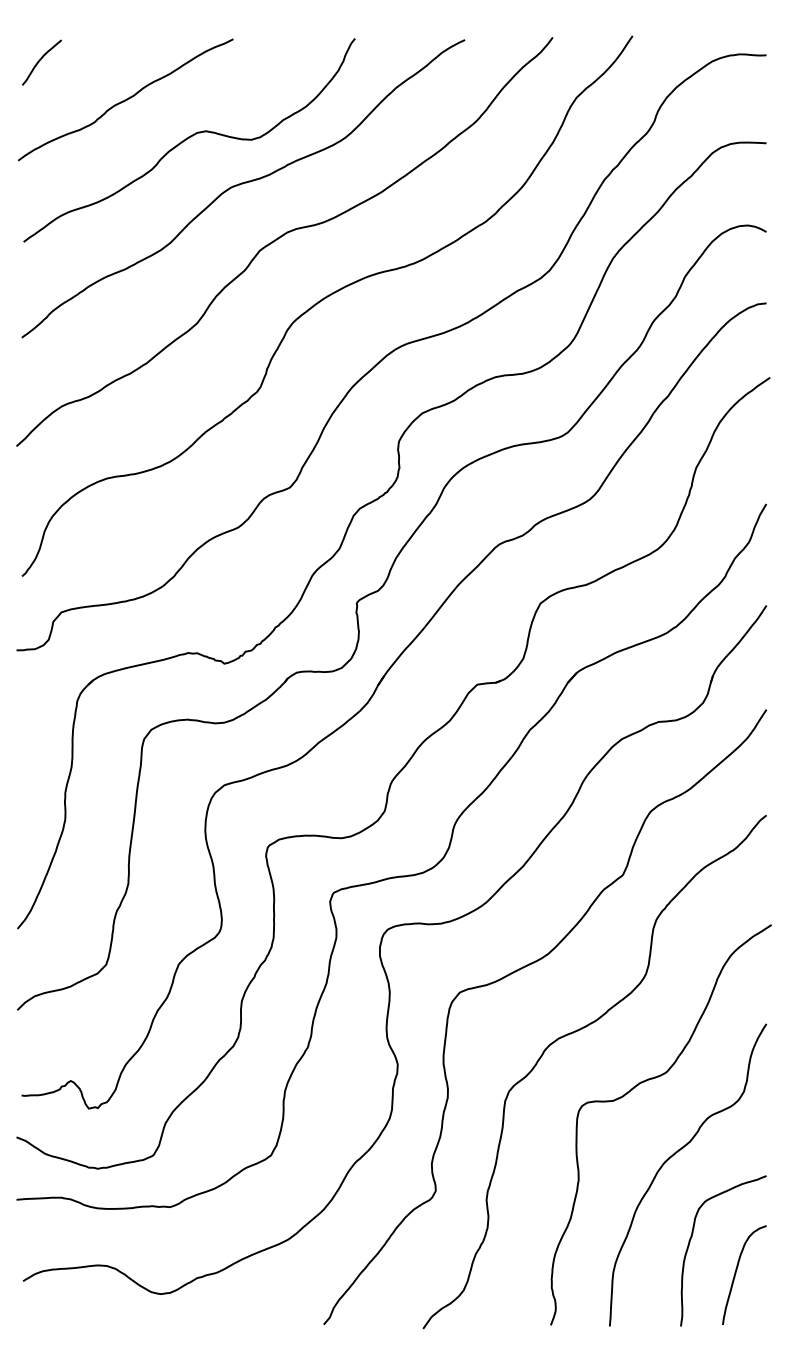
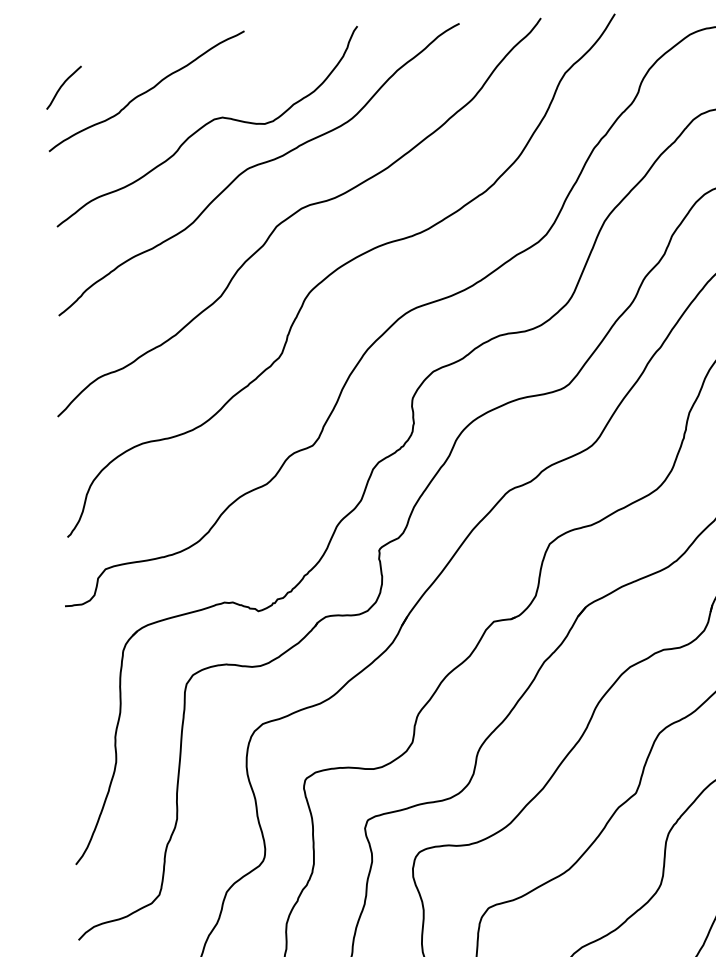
curve: (39, 62) -> (61, 87), moved

